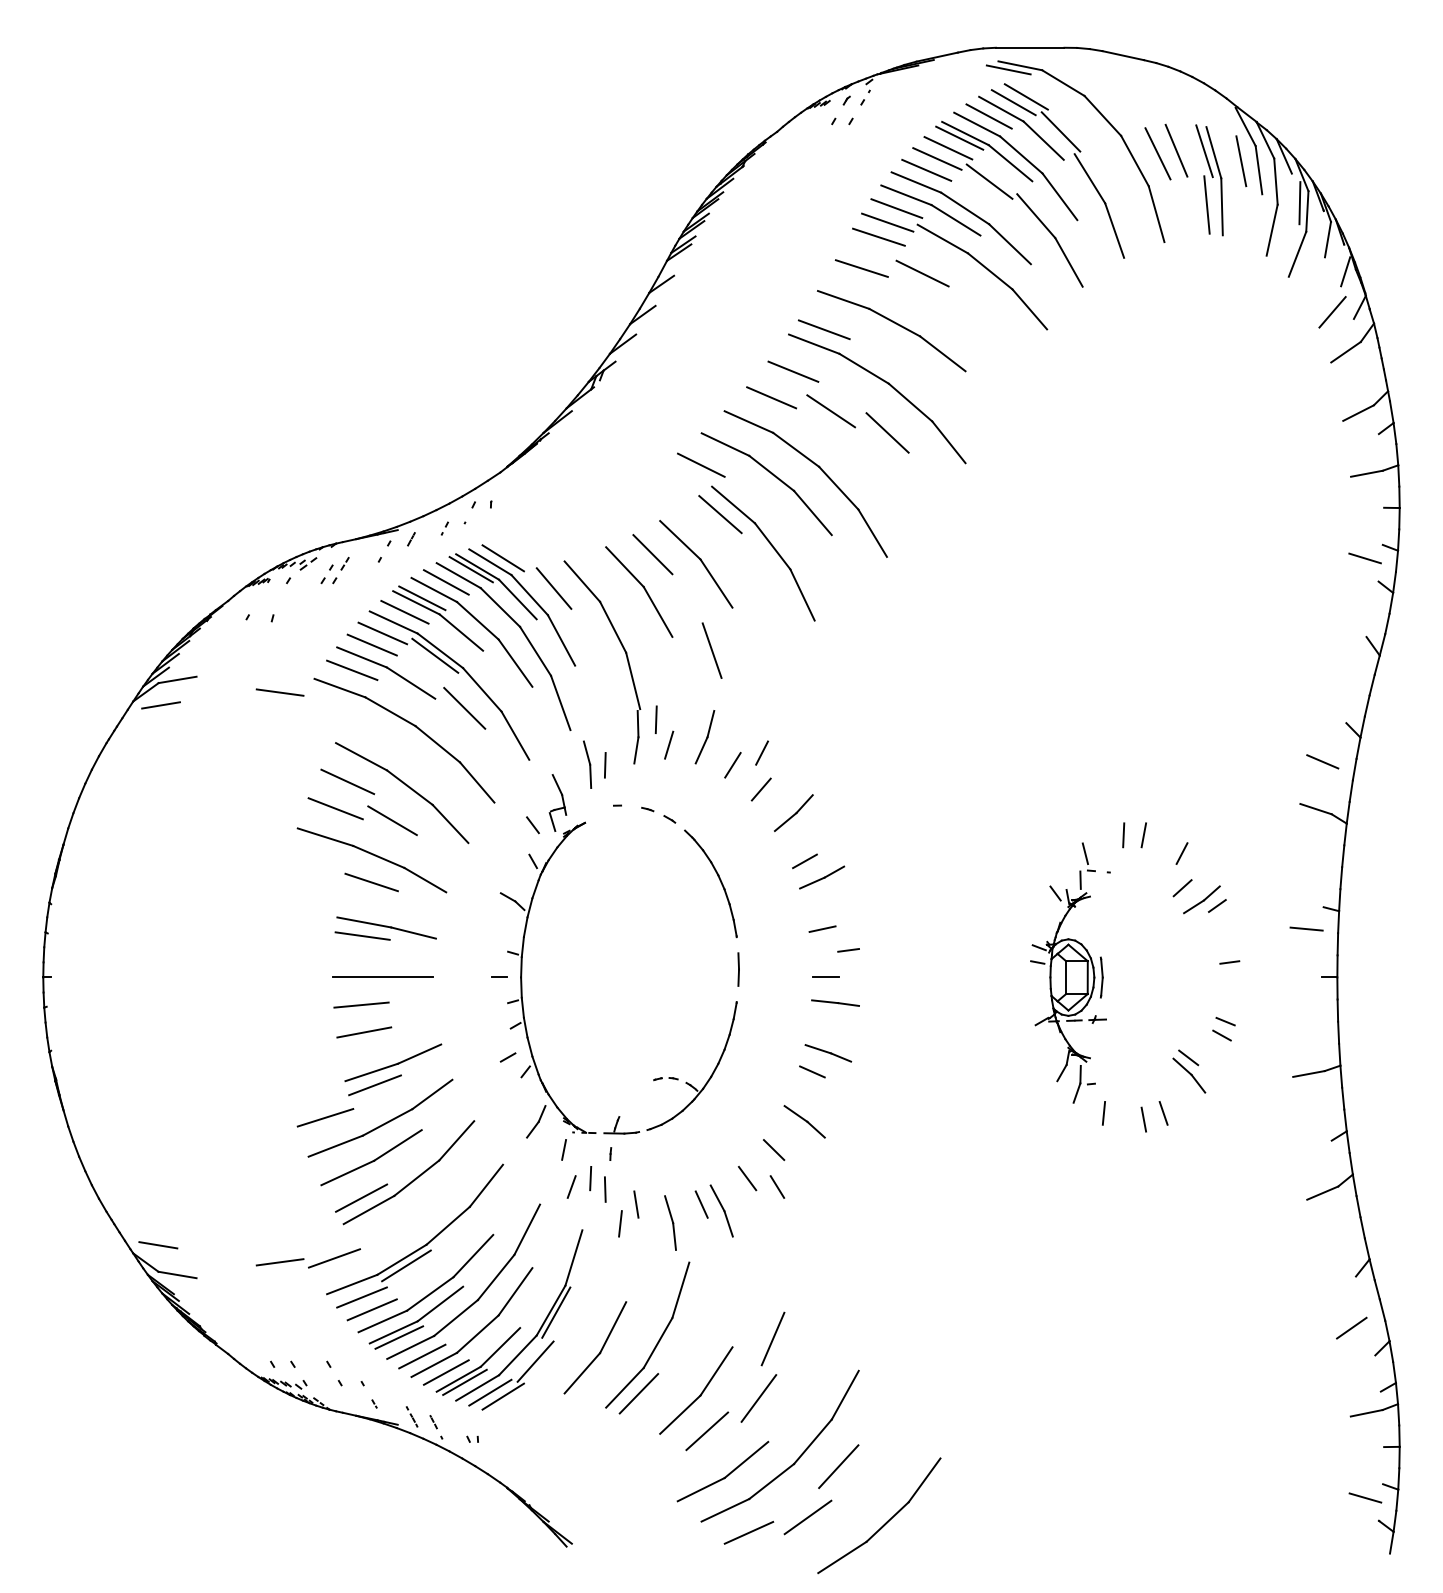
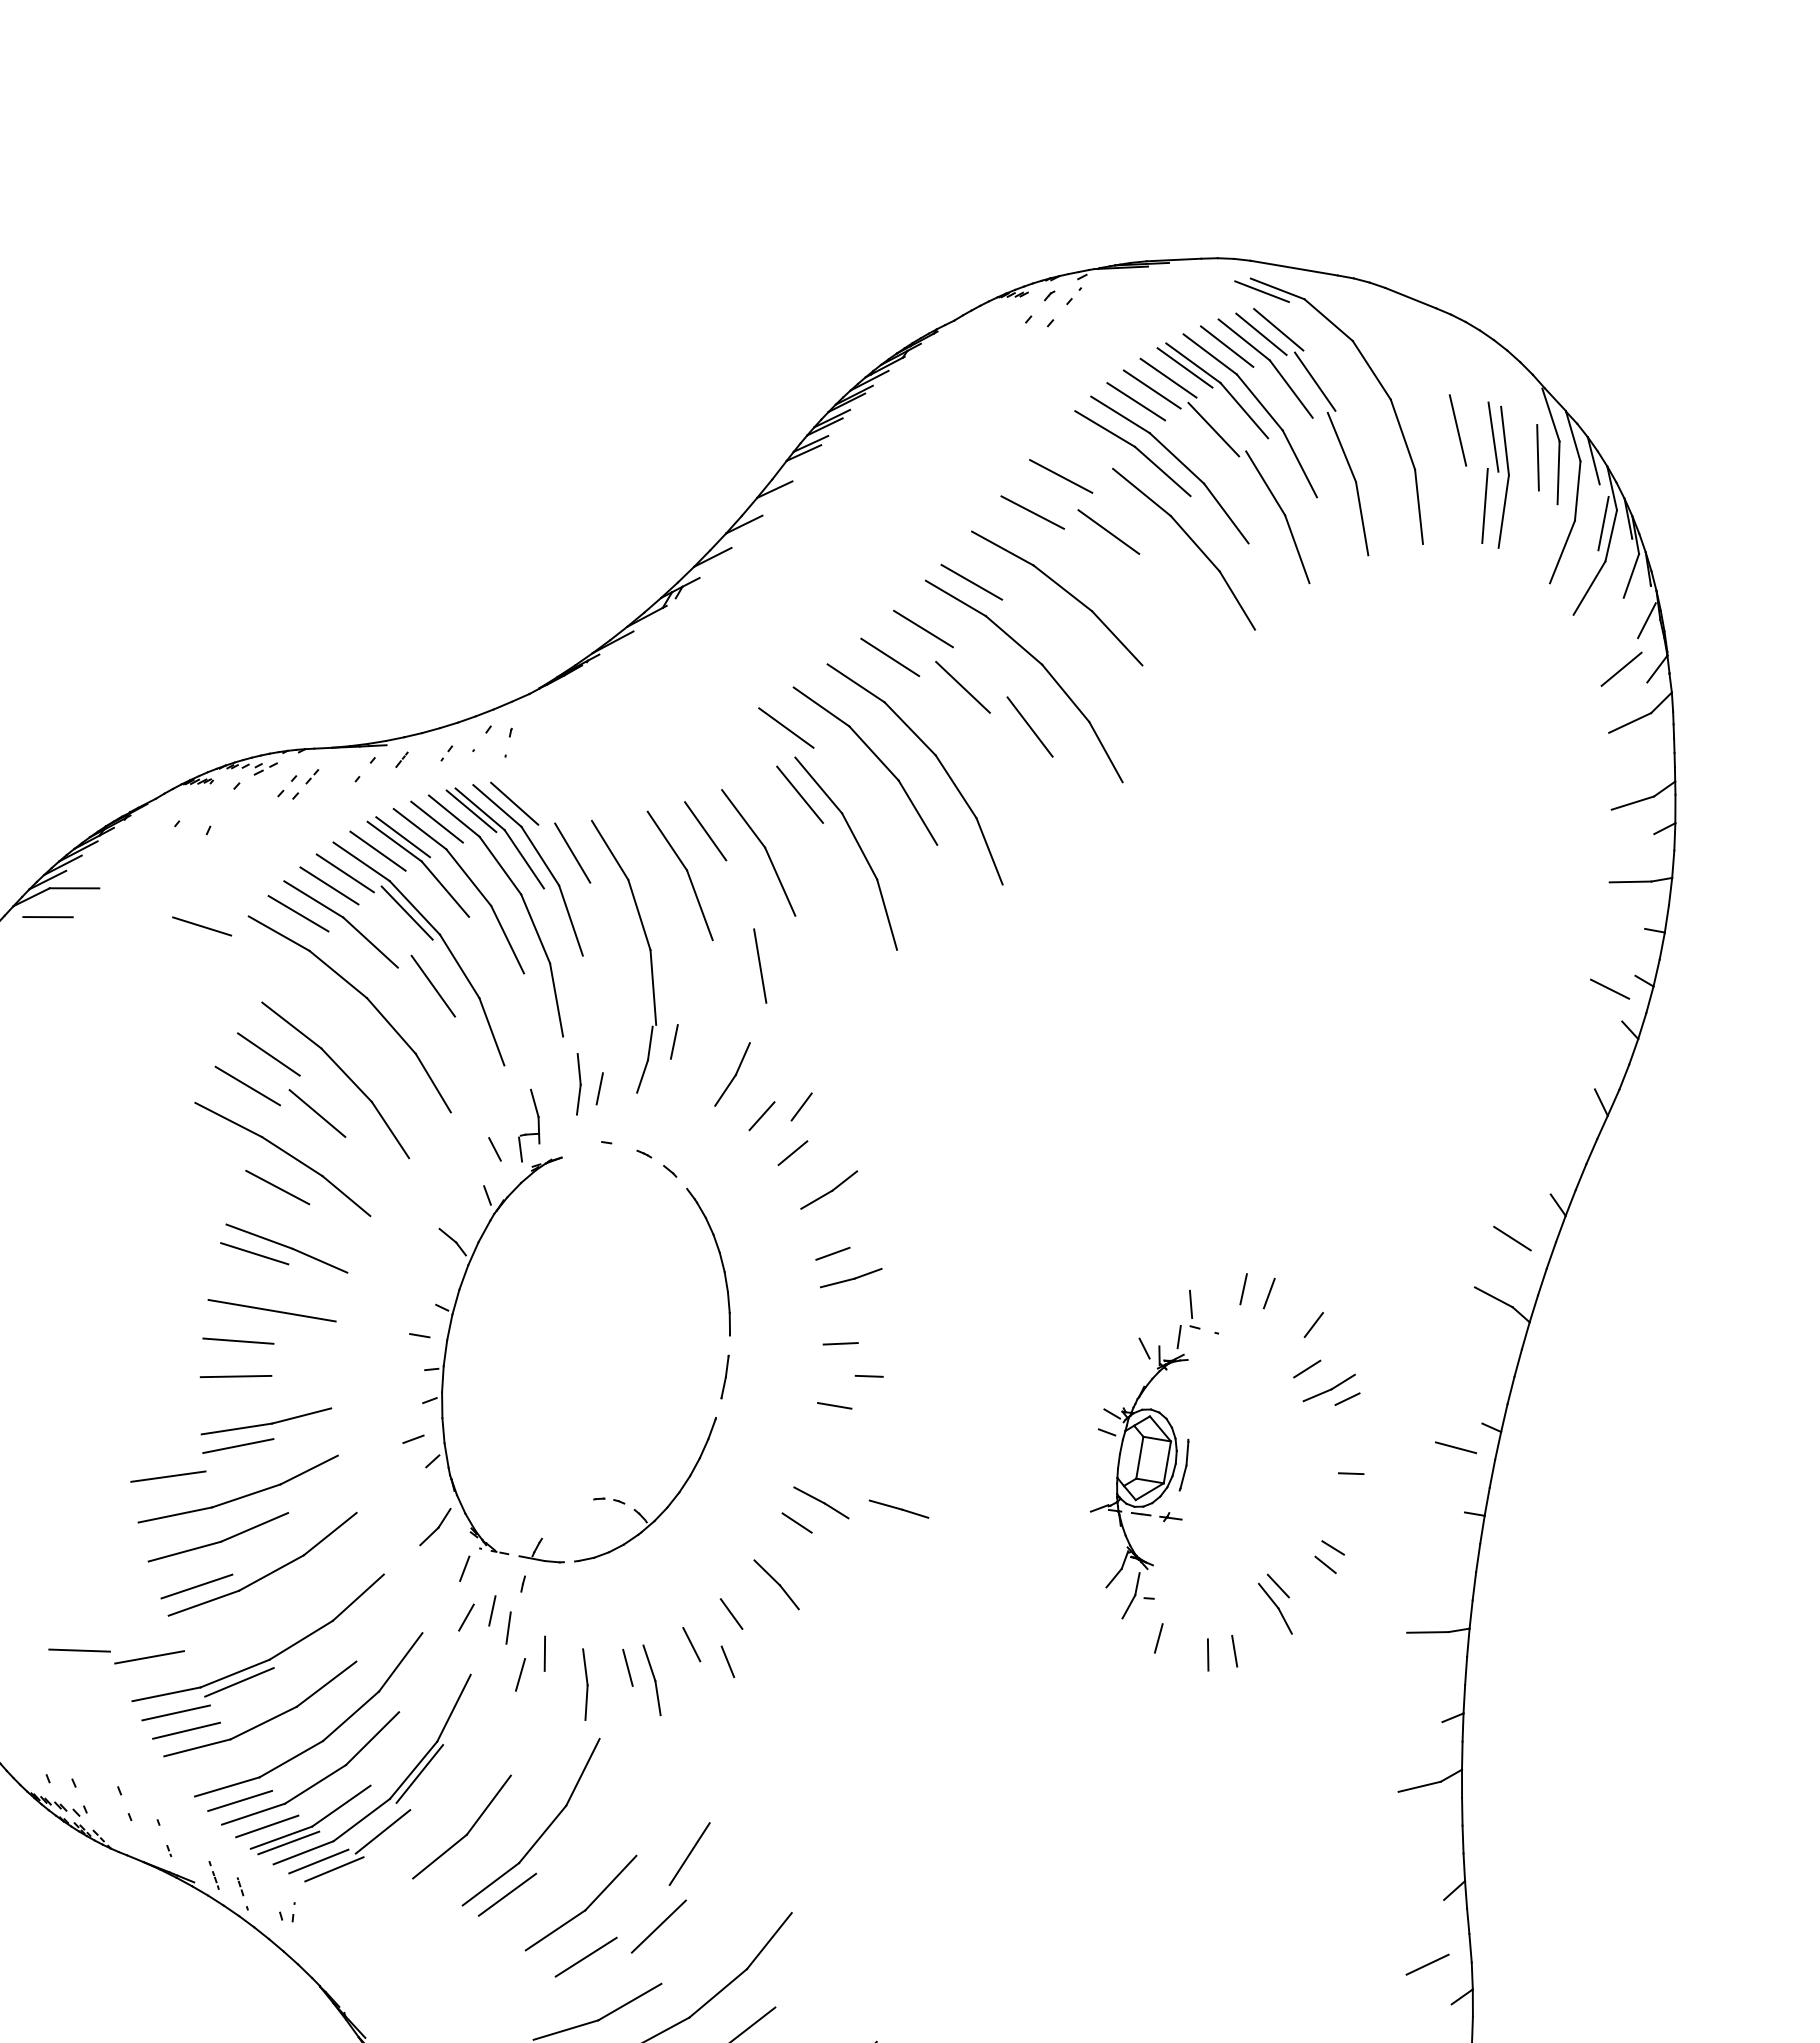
line: (1157, 153) -> (1433, 429), removed
line: (896, 208) -> (1089, 443), removed
line: (887, 222) -> (1075, 459), removed
line: (669, 744) -> (685, 1076), removed
line: (835, 1002) -> (899, 1508), moved
part: (416, 1317) -> (241, 1750), removed

